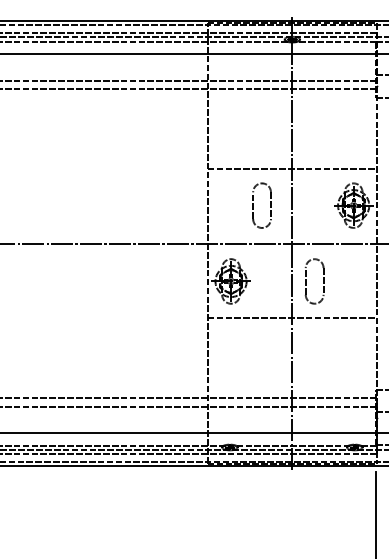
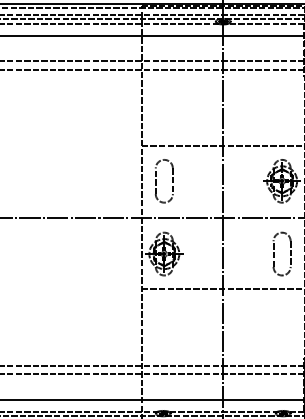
part: (253, 205) -> (156, 181), moved
part: (306, 281) -> (274, 254), moved

